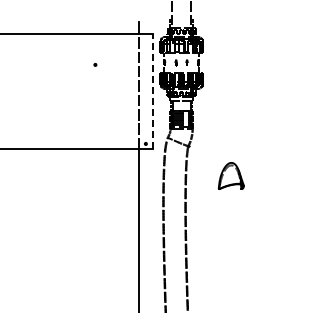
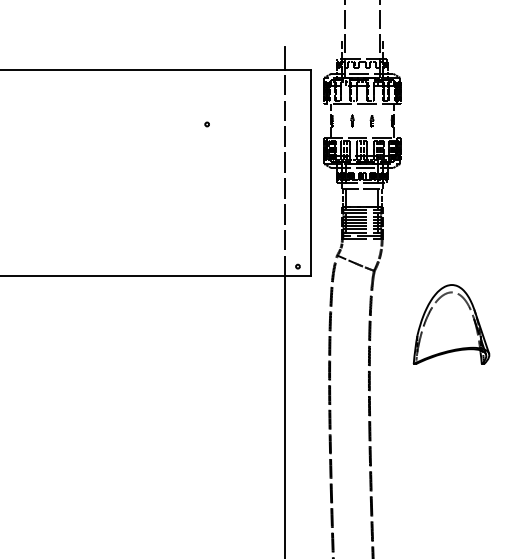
line: (152, 91) -> (309, 172), dashed -> solid
part: (231, 175) -> (452, 323), size x1.67

